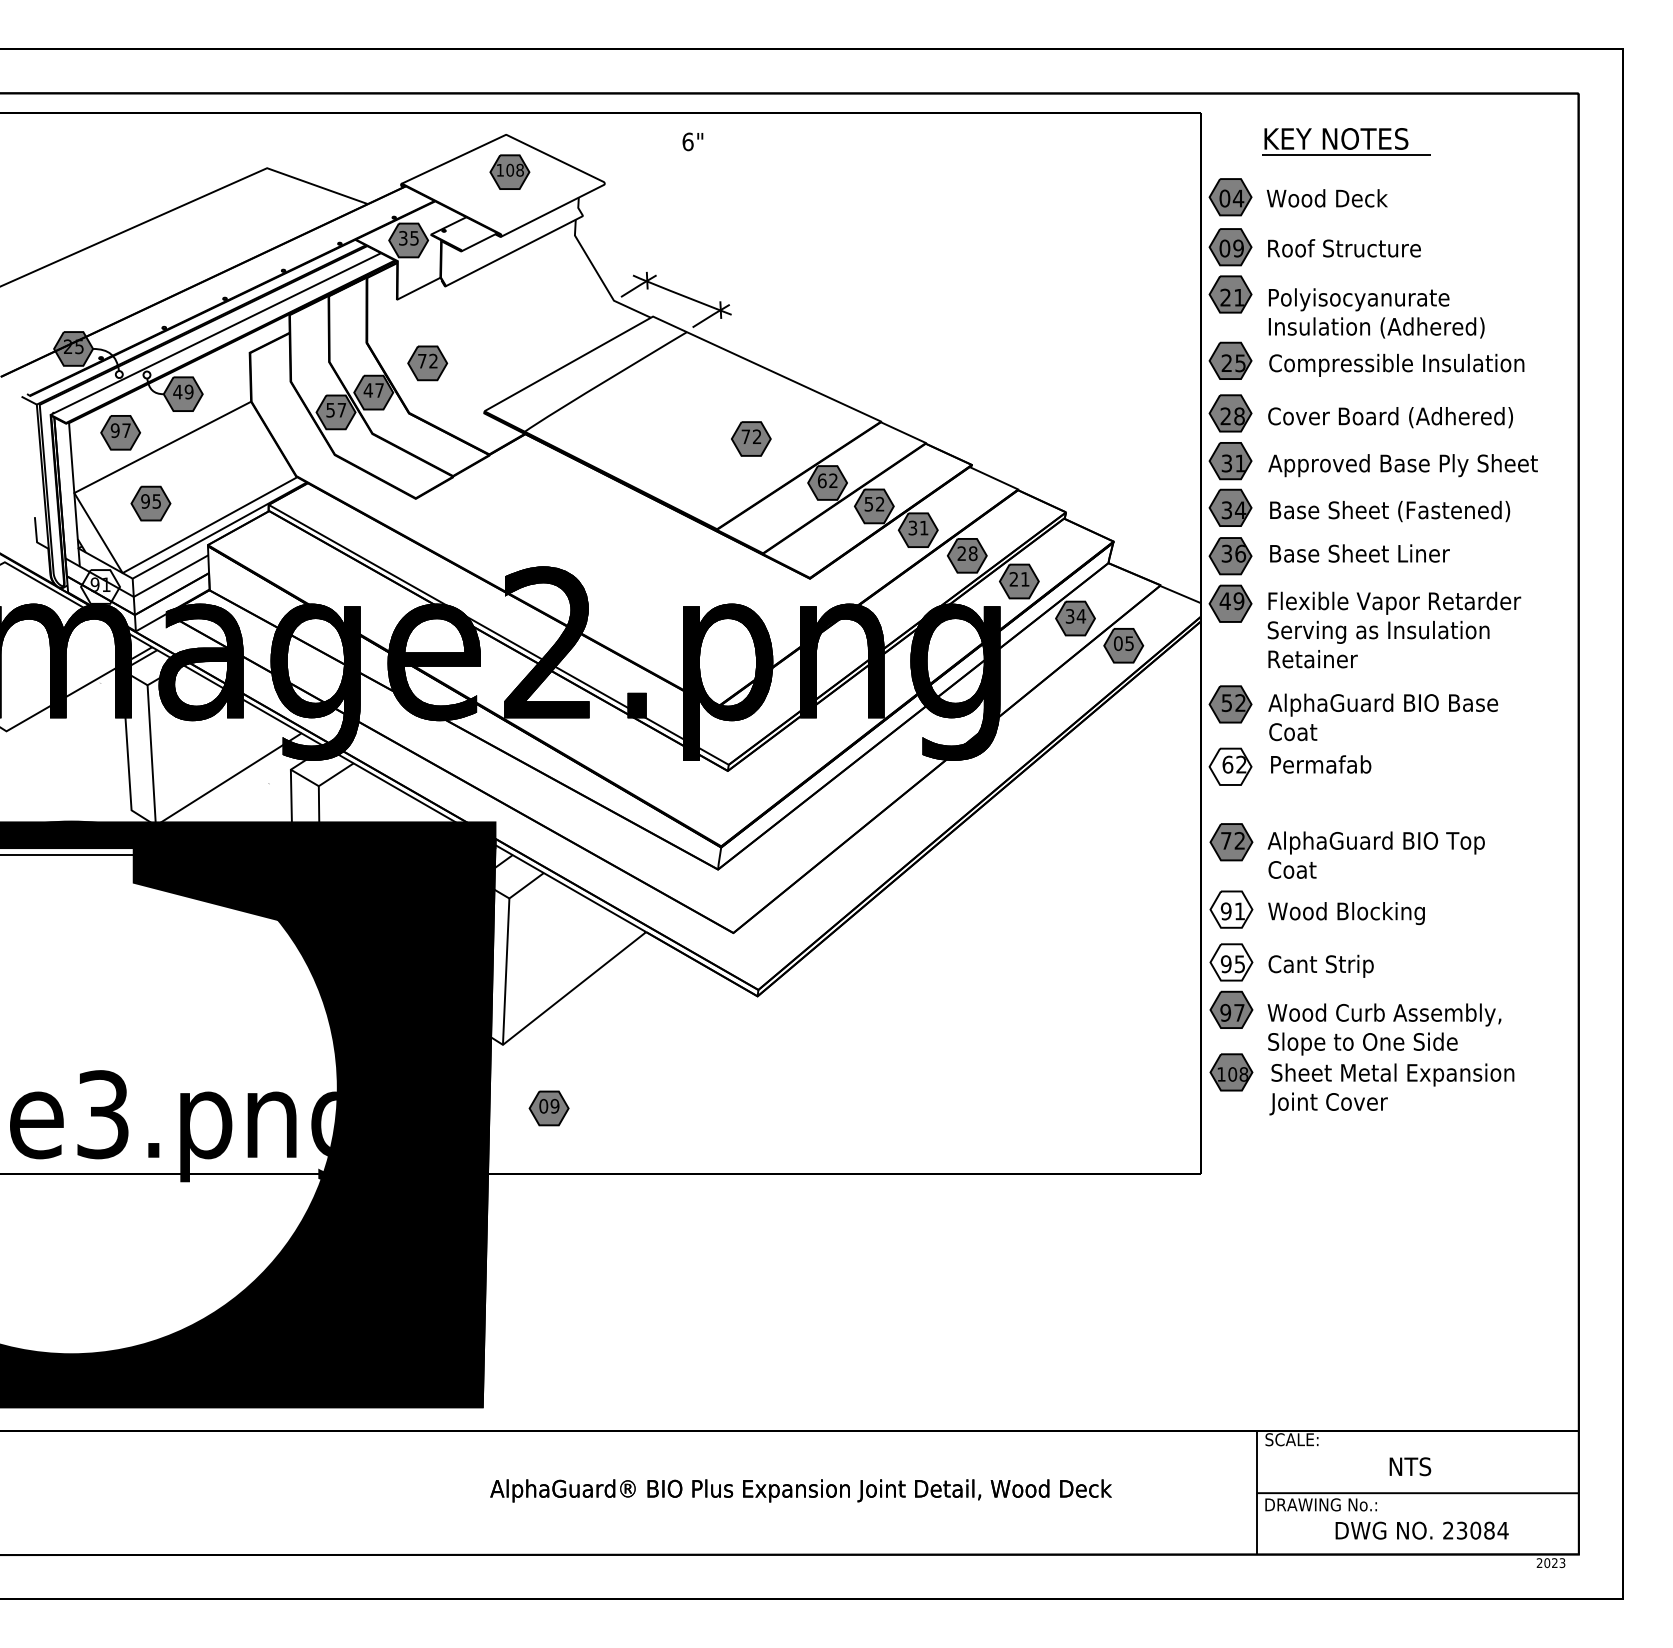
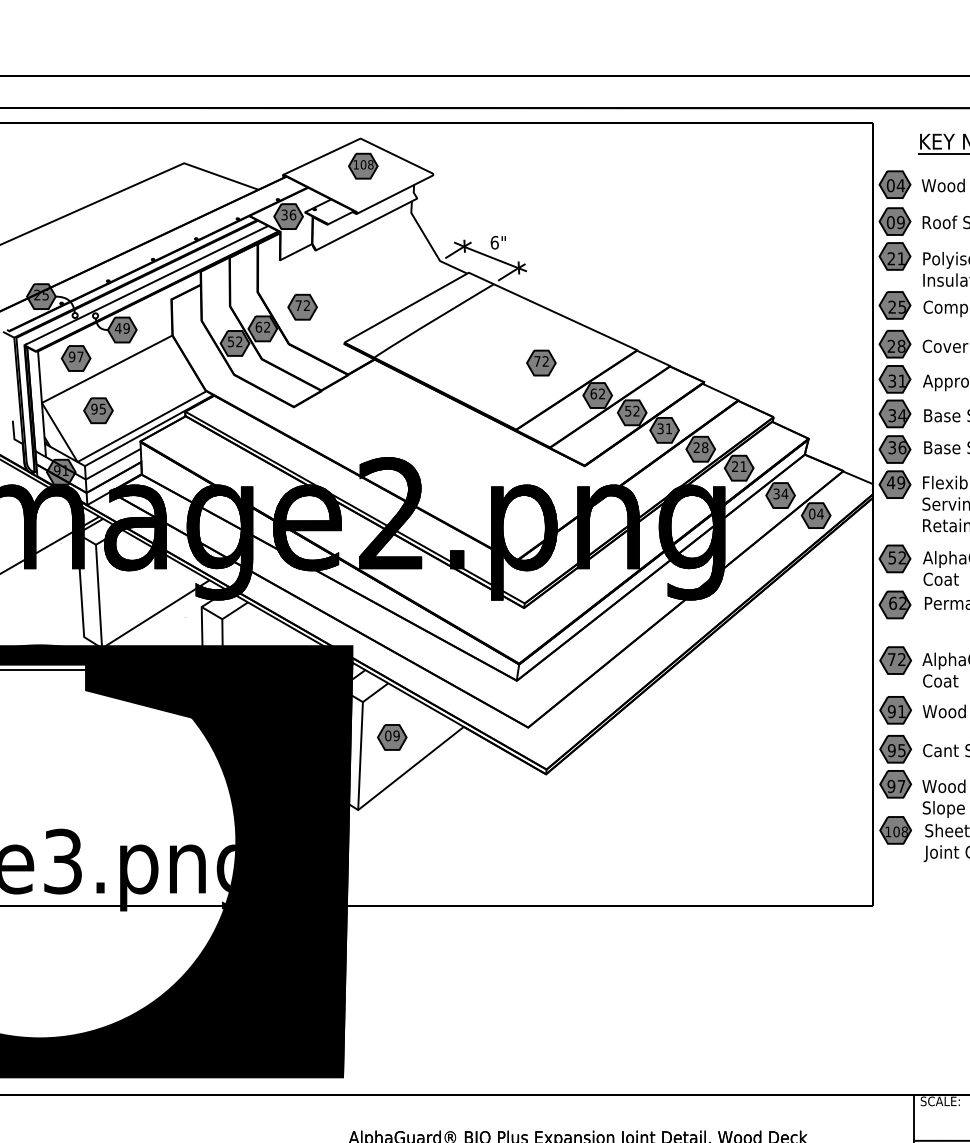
text: (692, 141) -> (498, 242), moved
text: (414, 238) -> (292, 215), 35 -> 36
text: (373, 390) -> (262, 327), 47 -> 62
text: (341, 410) -> (239, 342), 57 -> 52
fill: (100, 586) -> (61, 471), added
text: (1129, 643) -> (820, 513), 05 -> 04
fill: (1230, 766) -> (894, 604), added
fill: (1231, 909) -> (895, 710), added
fill: (1231, 962) -> (895, 749), added
part: (548, 1108) -> (391, 737), moved

